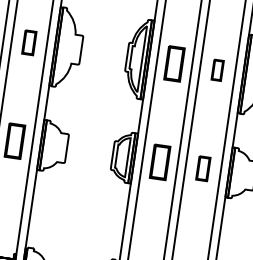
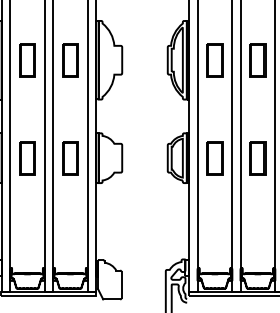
part: (29, 43) -> (70, 60), size x1.43
part: (217, 70) -> (257, 60), size x1.67
part: (202, 168) -> (257, 158), size x1.43

